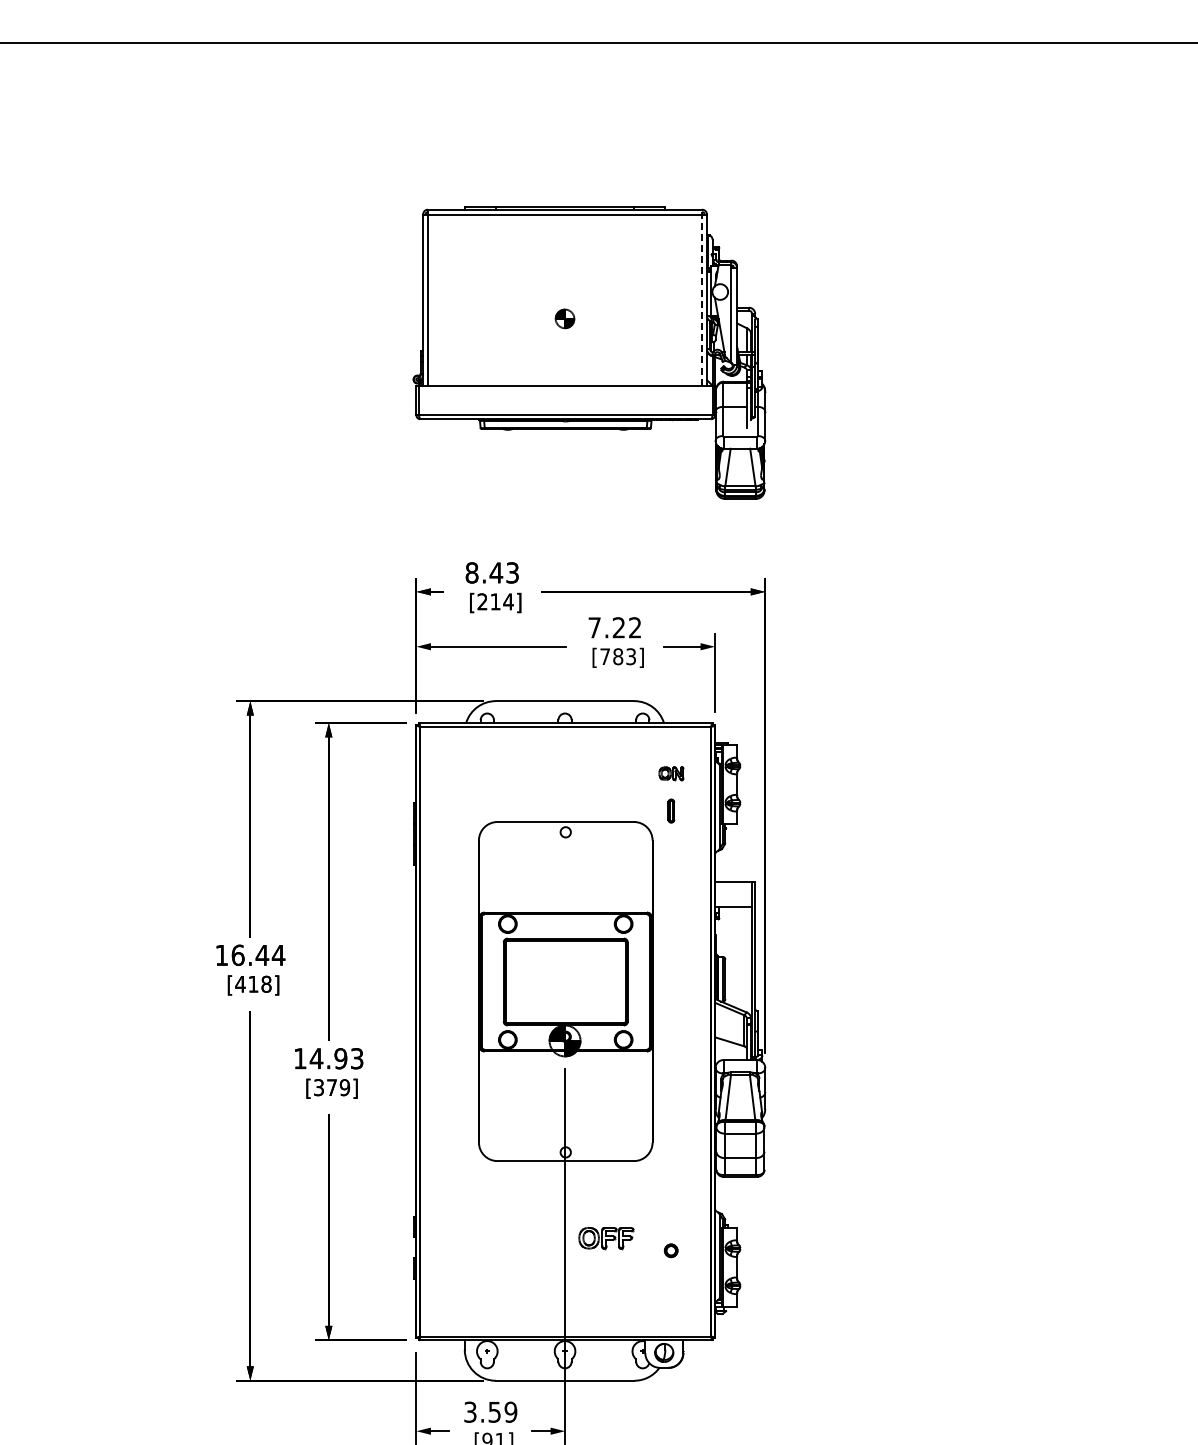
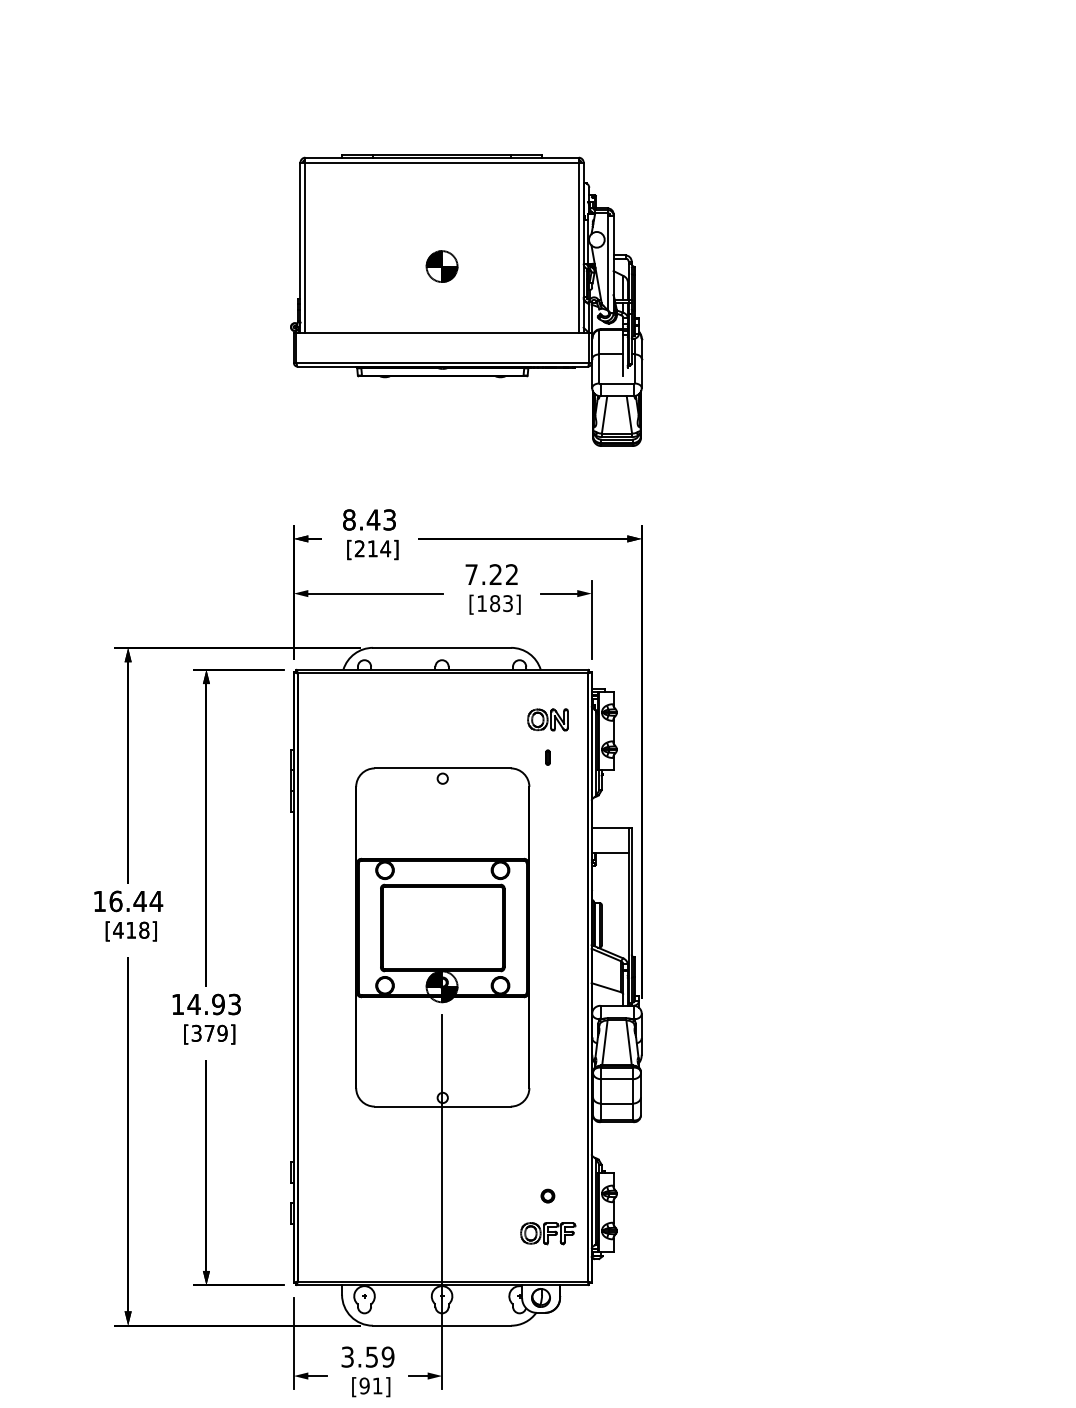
line: (702, 297) -> (579, 245), dashed -> solid
part: (564, 318) -> (441, 266), size x1.67
text: (604, 656) -> (481, 603), [783] -> [183]
part: (671, 773) -> (548, 720), size x1.67
part: (670, 811) -> (547, 757), size x0.62
part: (606, 1238) -> (548, 1233), moved

